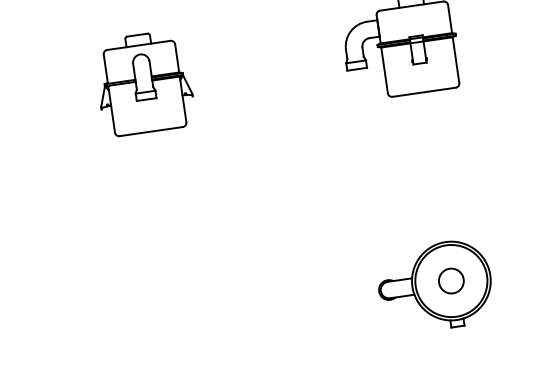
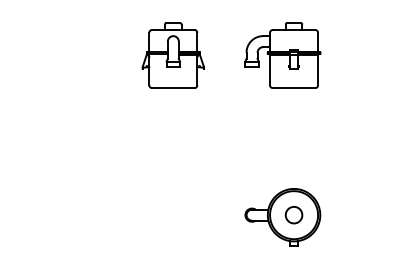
part: (143, 83) -> (172, 55), moved

